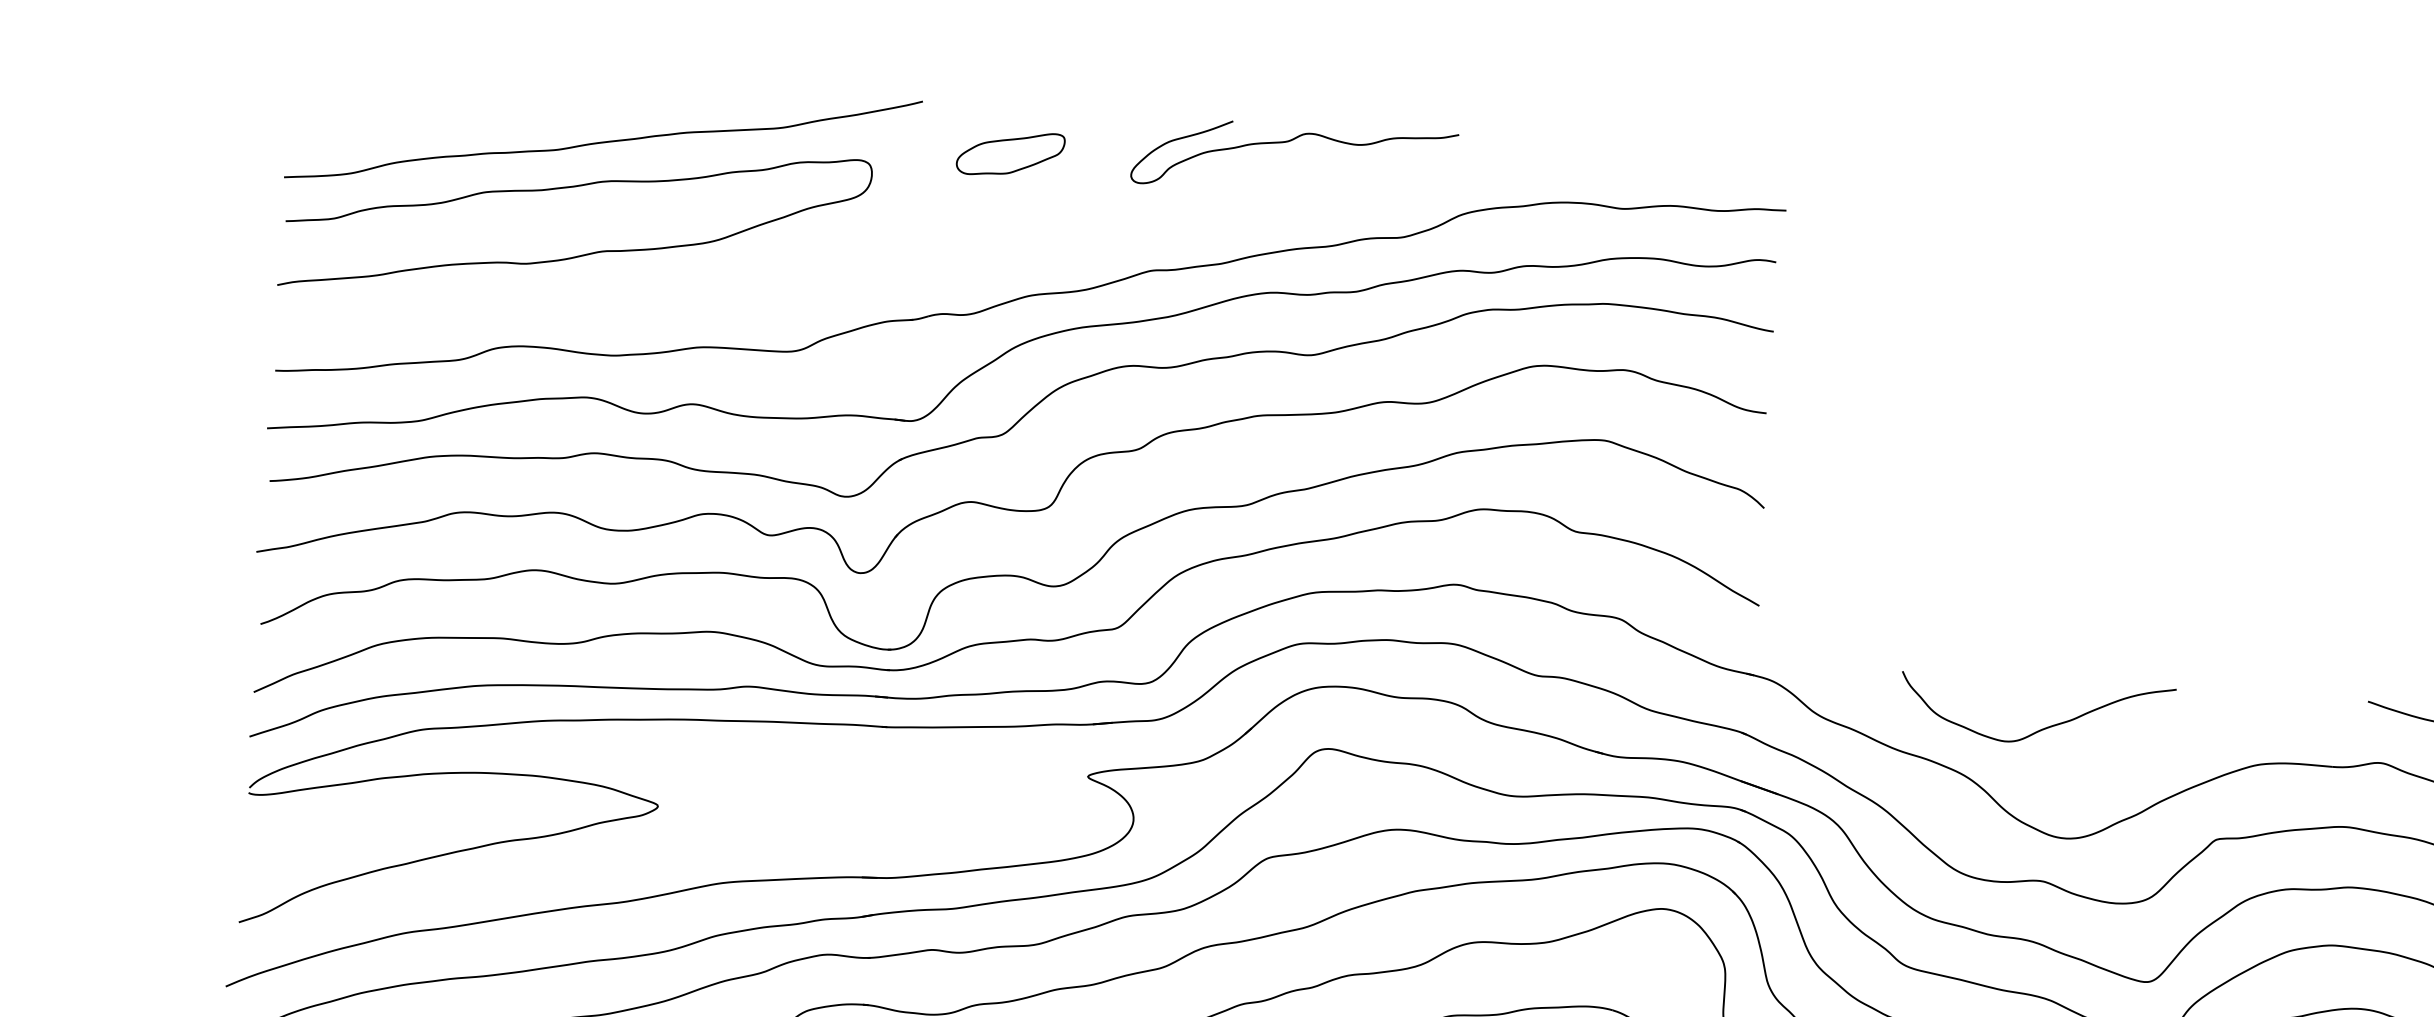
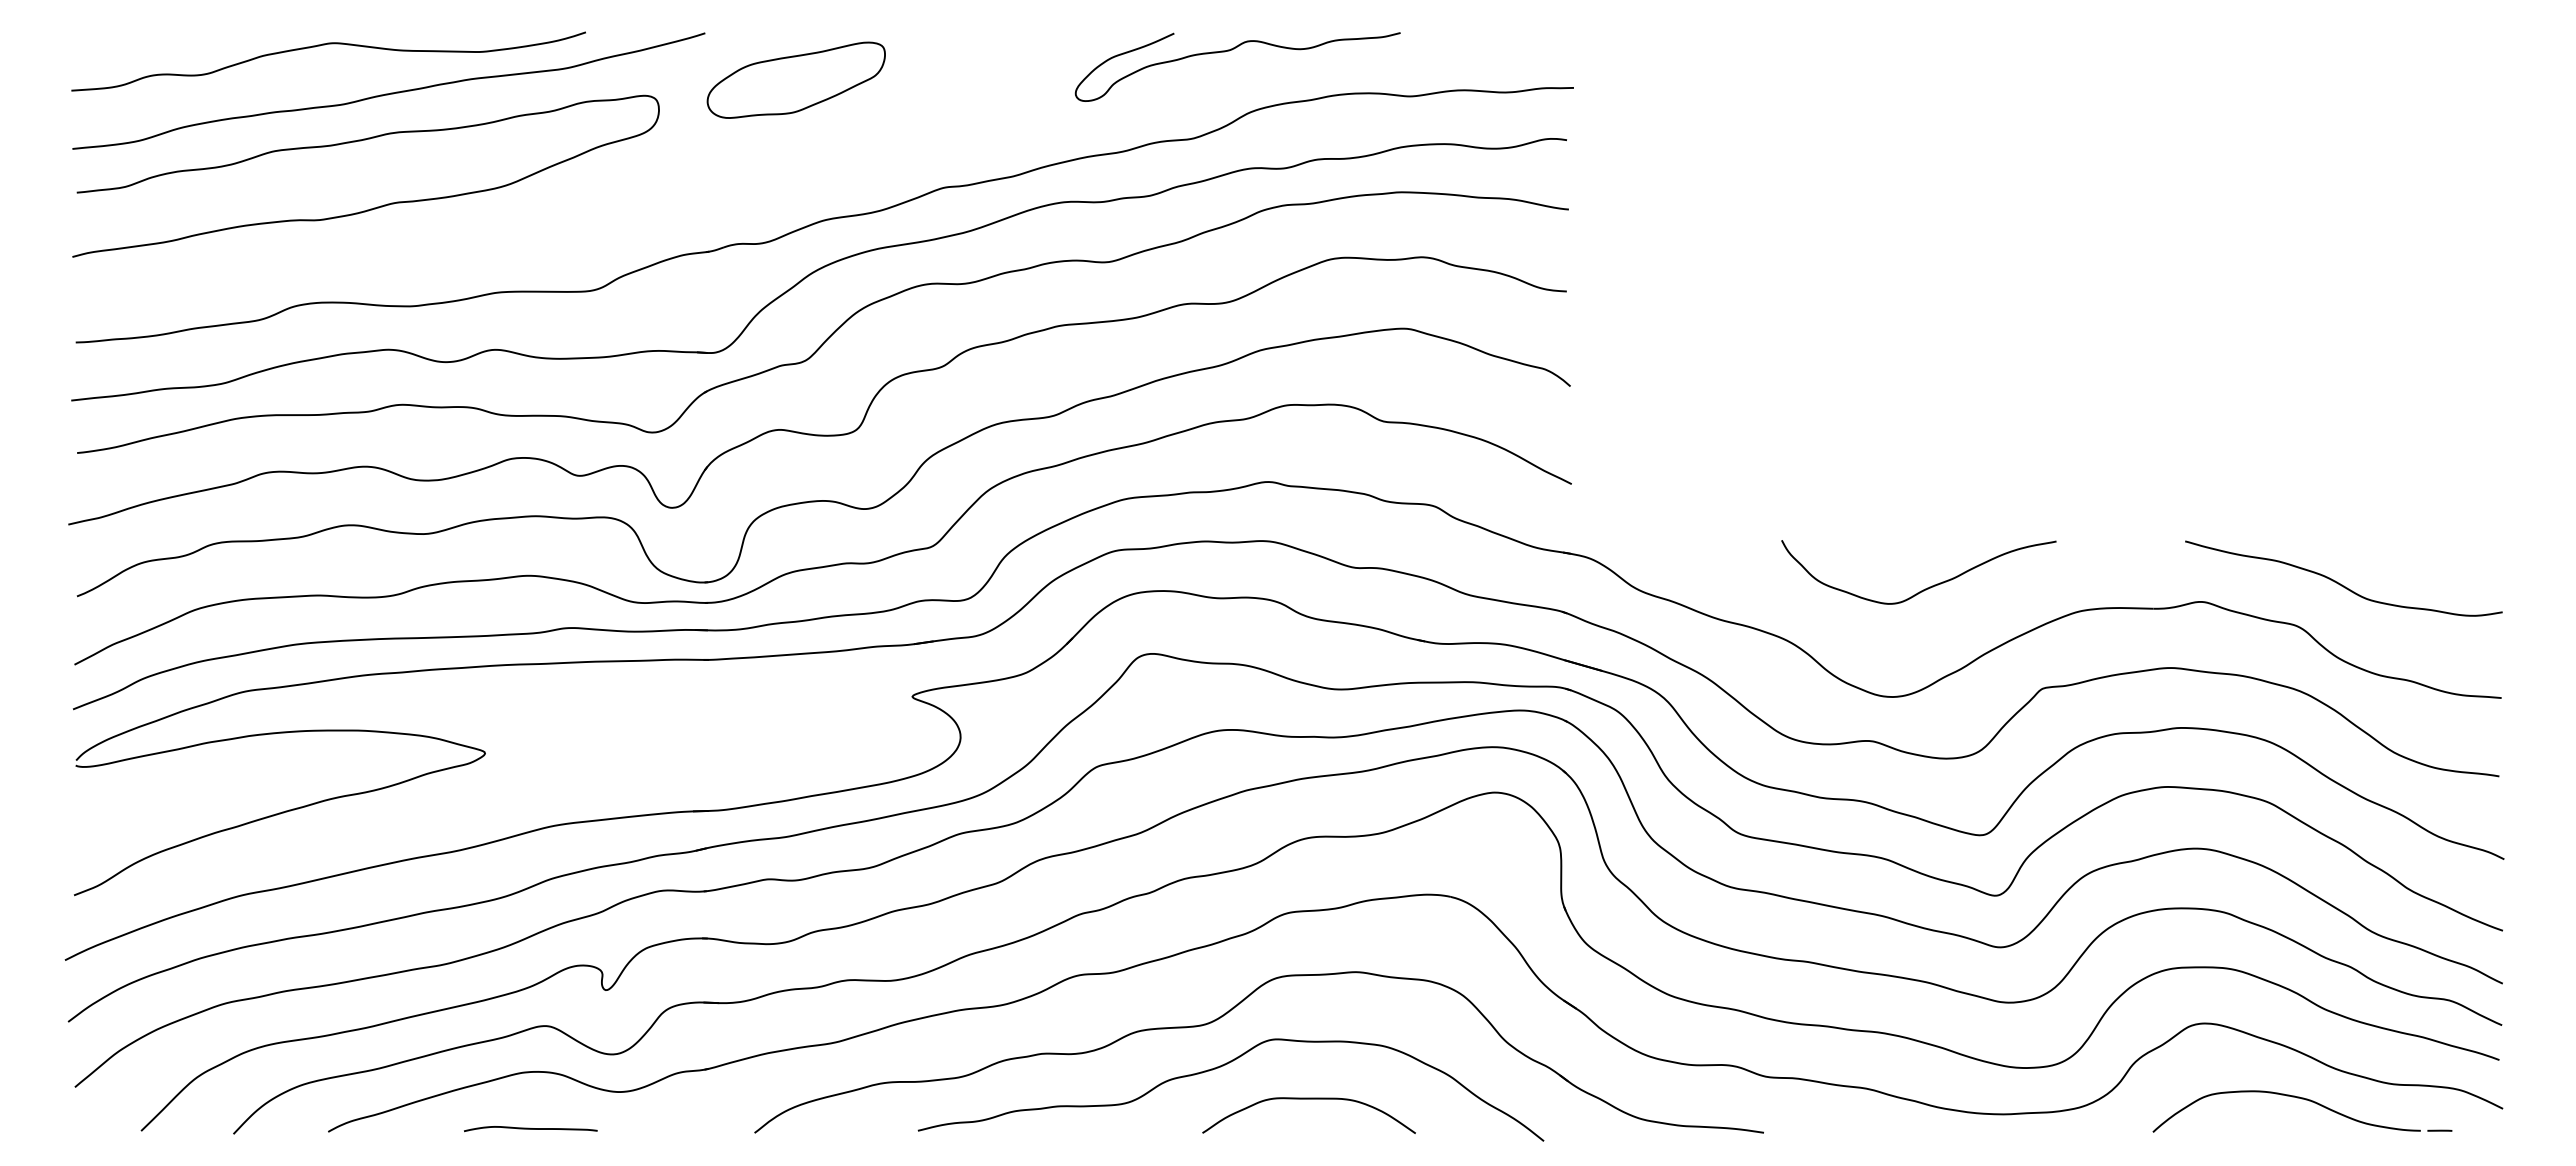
curve: (543, 89) -> (325, 45), added
curve: (1290, 141) -> (1232, 50), moved
part: (1010, 153) -> (795, 79), size x1.67
curve: (2042, 728) -> (1925, 588), moved

